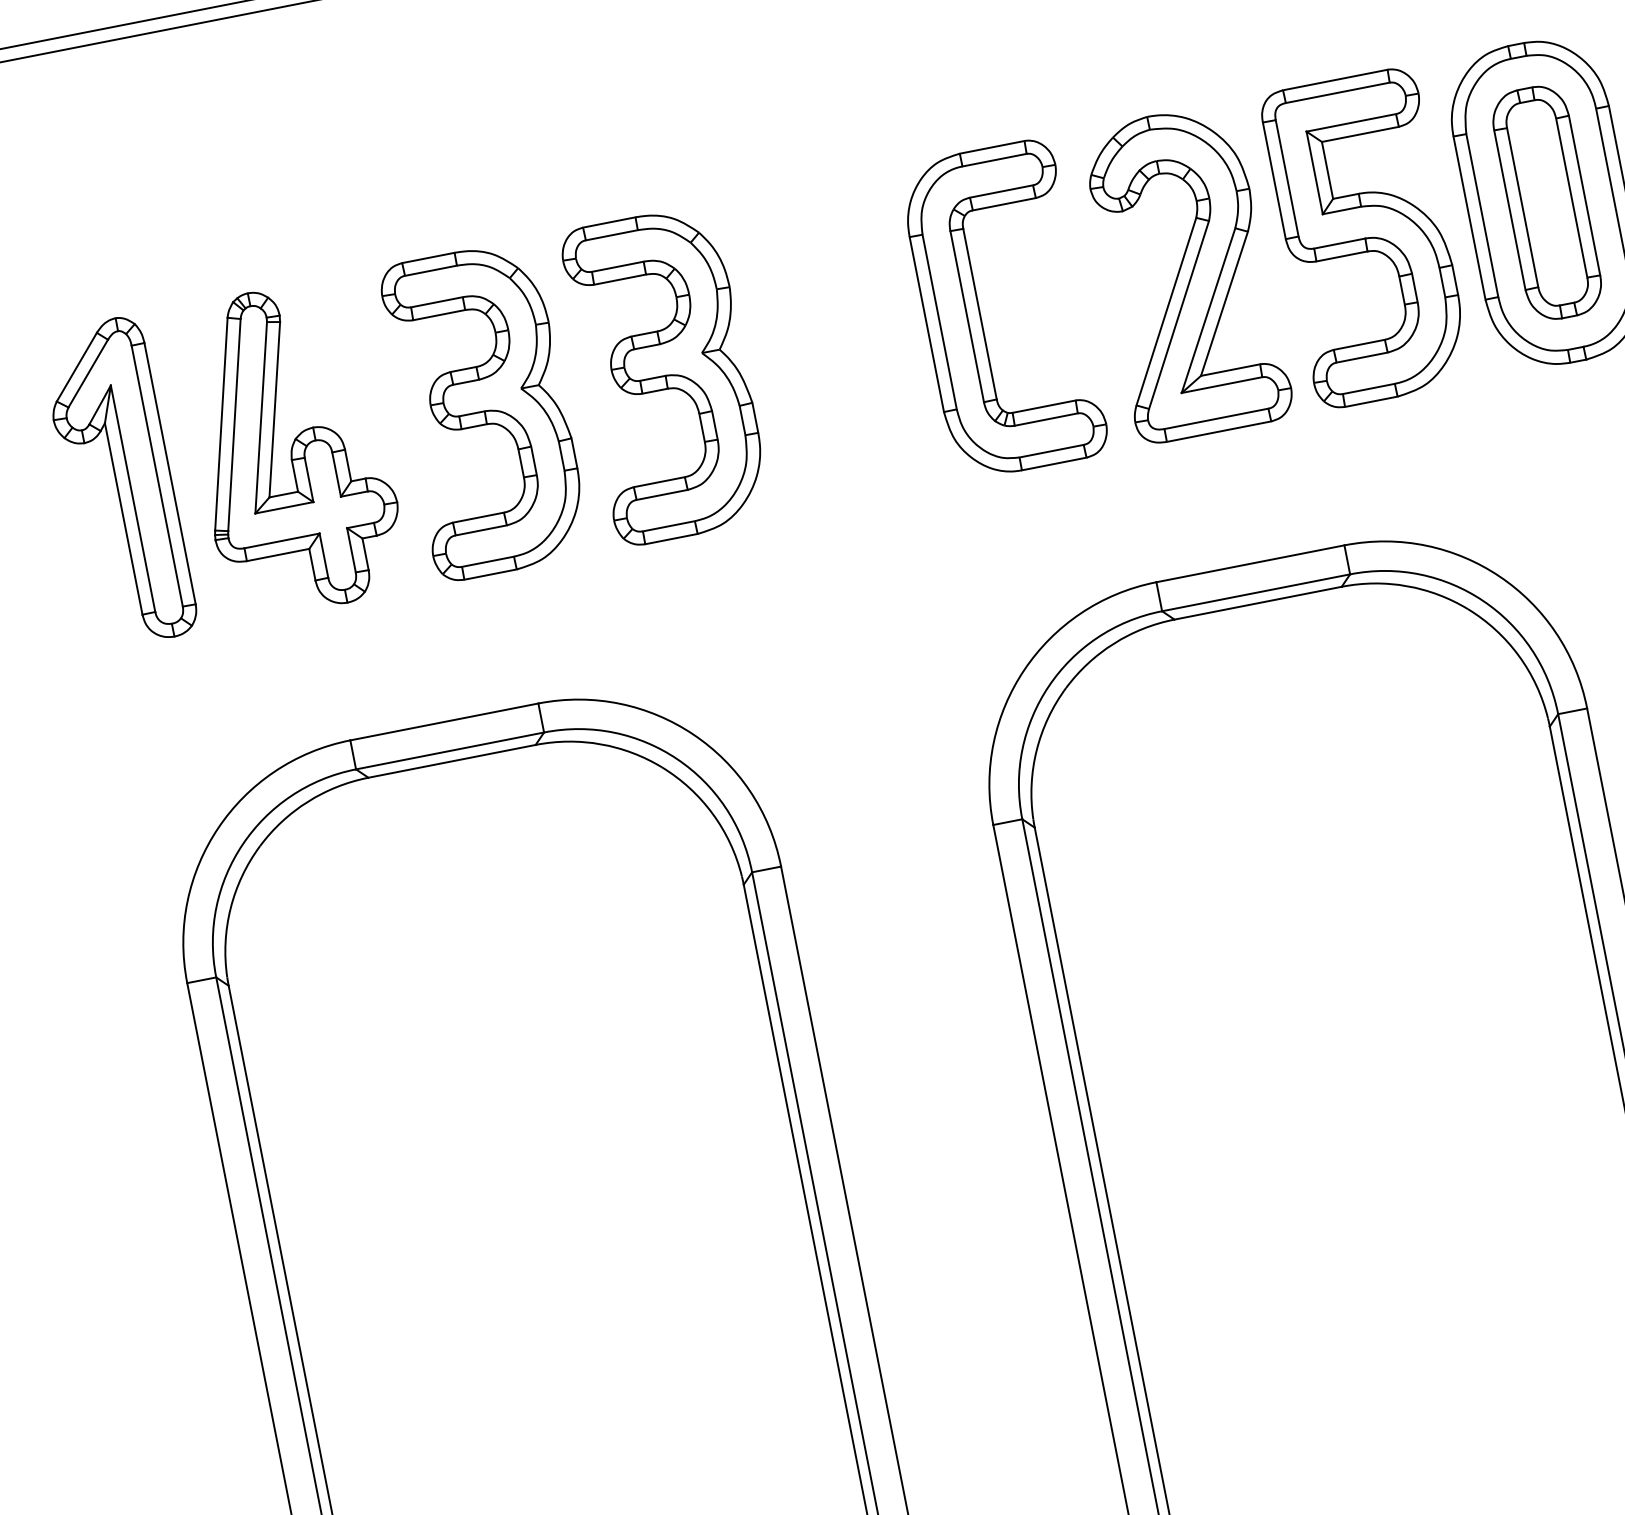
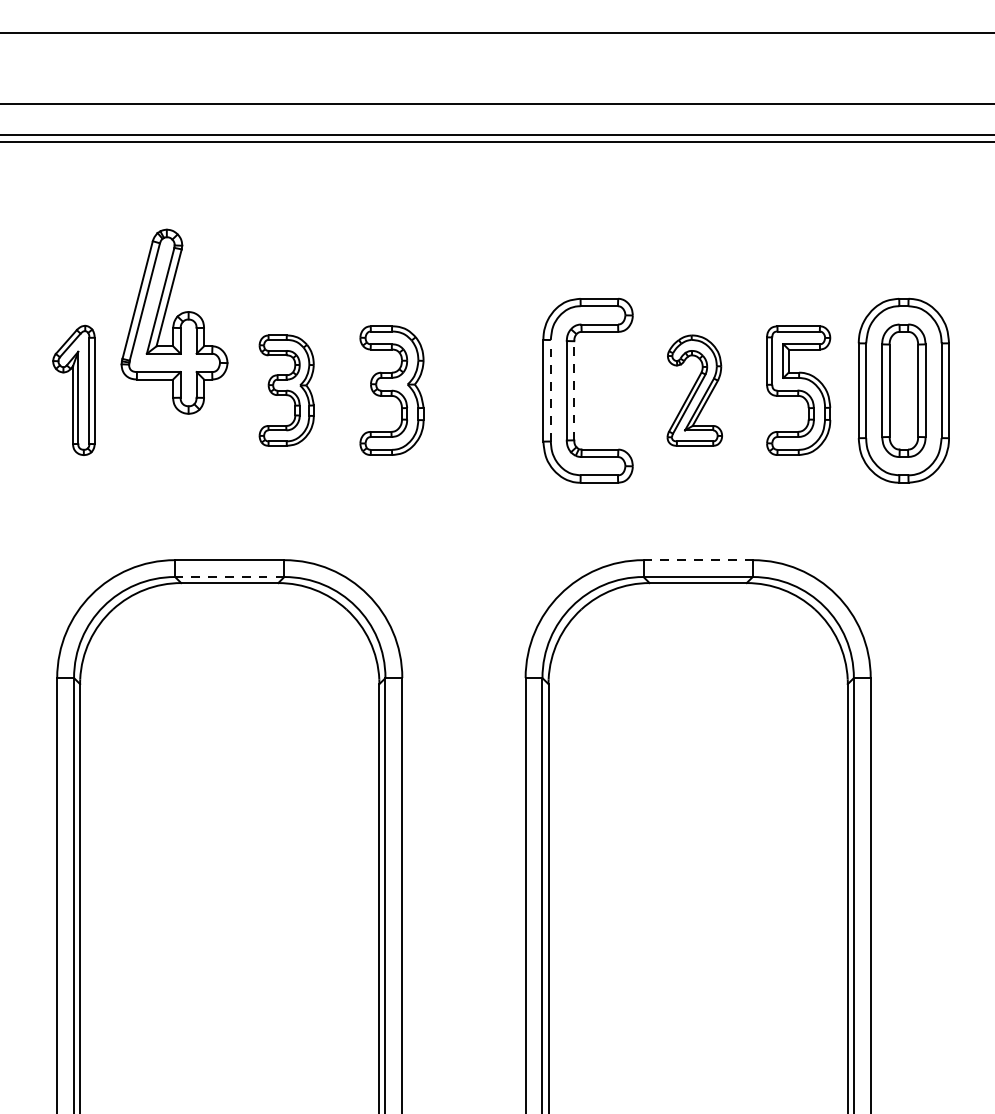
part: (1365, 237) -> (798, 390), size x0.7
part: (1186, 273) -> (694, 390), size x0.6
line: (980, 313) -> (574, 390), solid -> dashed
line: (939, 321) -> (550, 390), solid -> dashed
part: (665, 375) -> (391, 390), size x0.7
part: (484, 410) -> (286, 390), size x0.6
part: (291, 448) -> (174, 321), moved
part: (118, 482) -> (73, 390), size x0.7
line: (1251, 564) -> (698, 560), solid -> dashed
line: (449, 751) -> (229, 577), solid -> dashed

